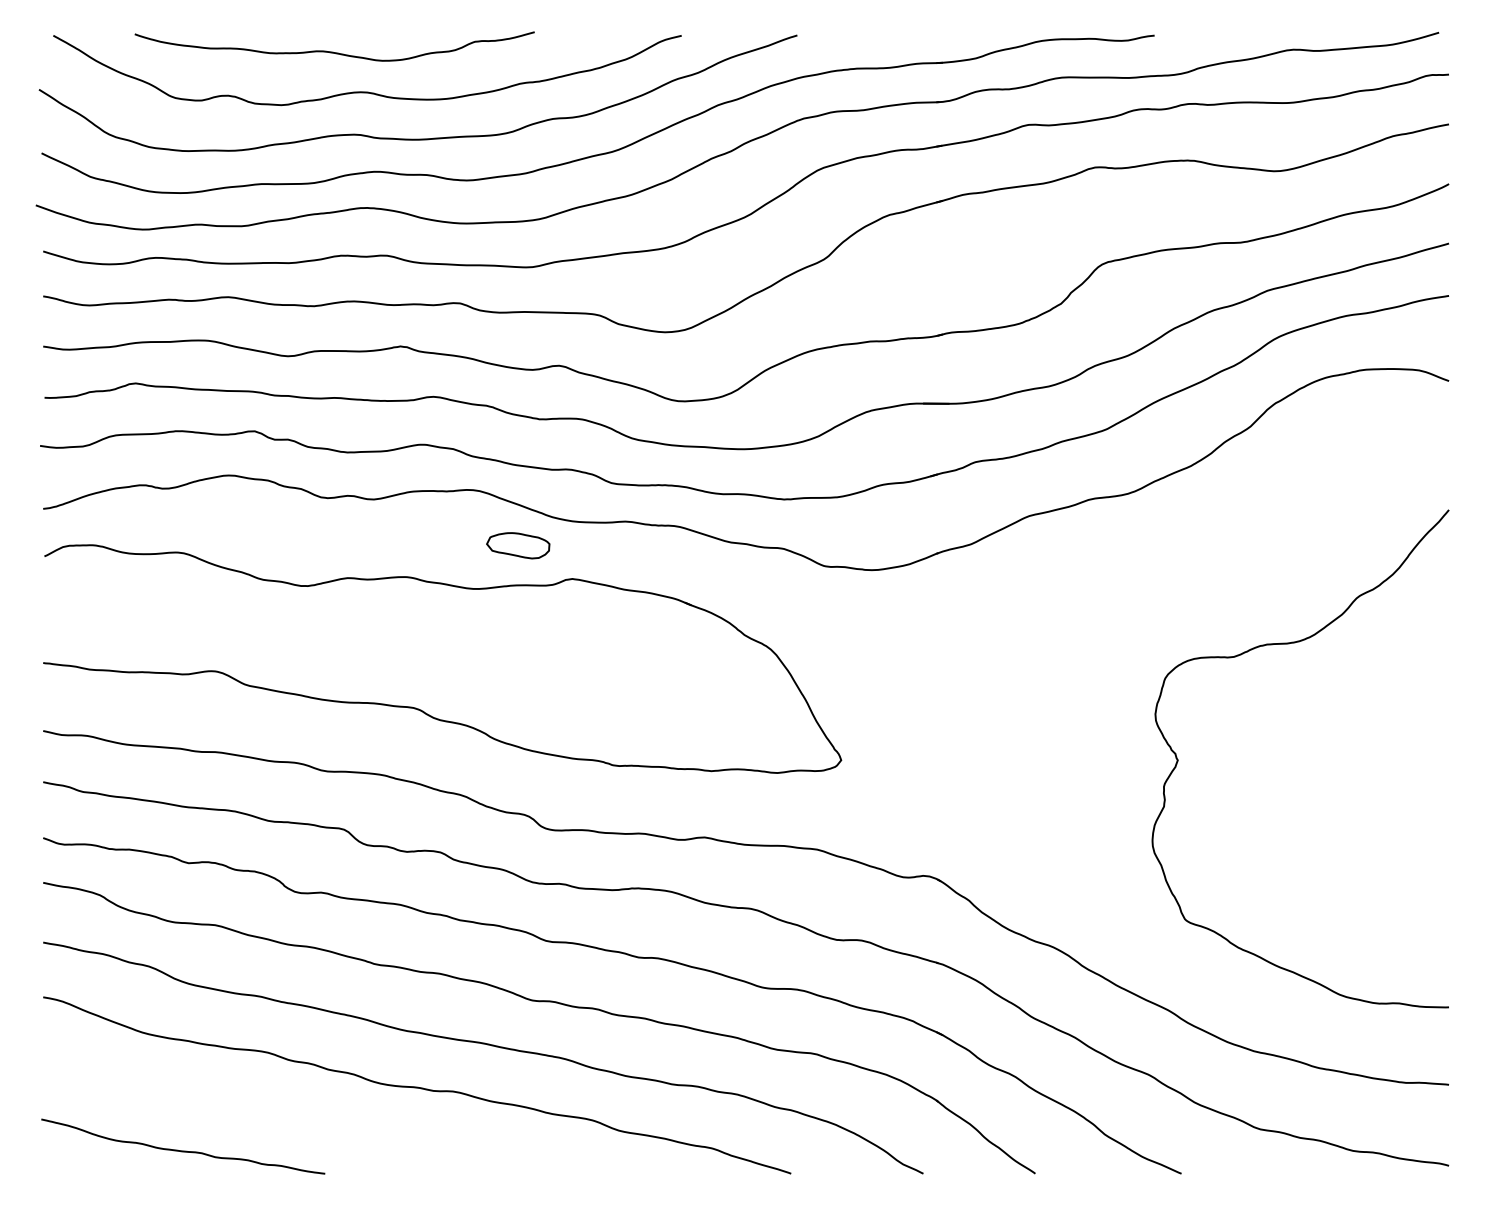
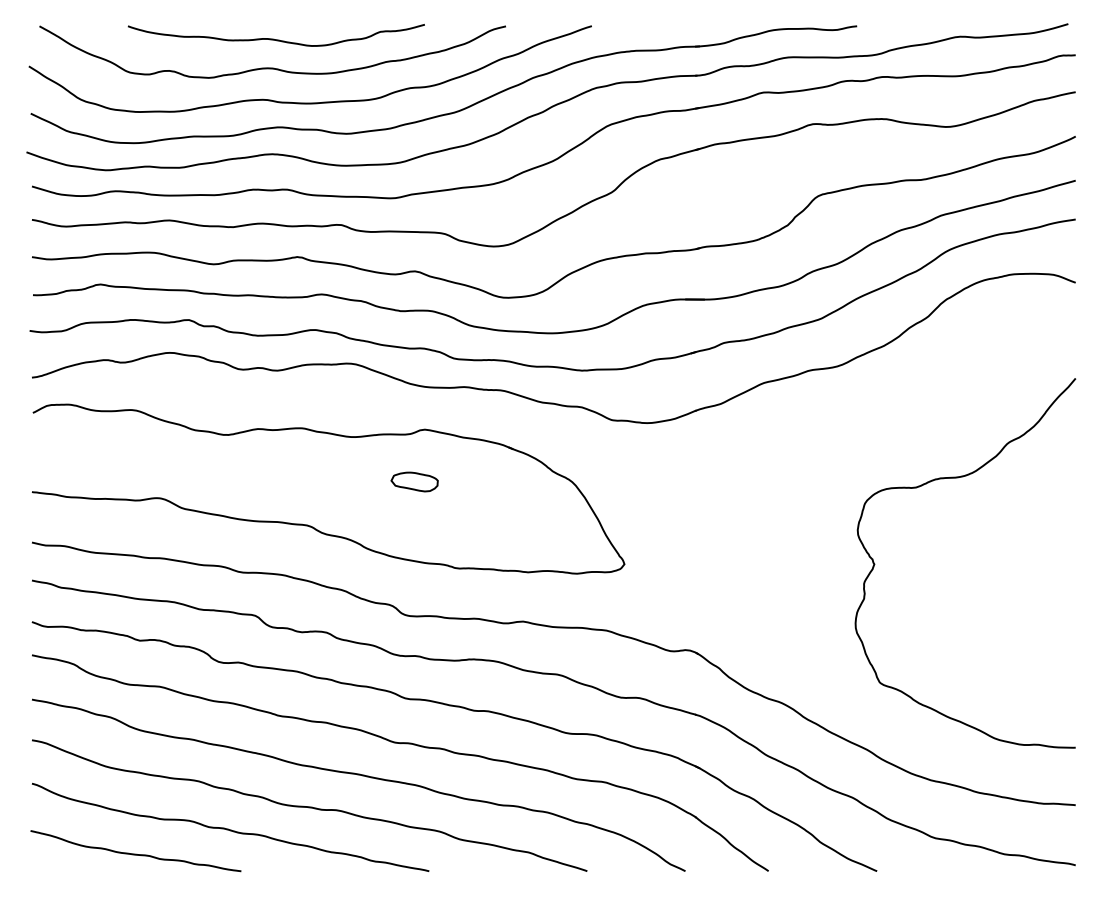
curve: (330, 50) -> (273, 38), moved
part: (518, 545) -> (414, 481), moved
curve: (307, 1116) -> (228, 828), added

